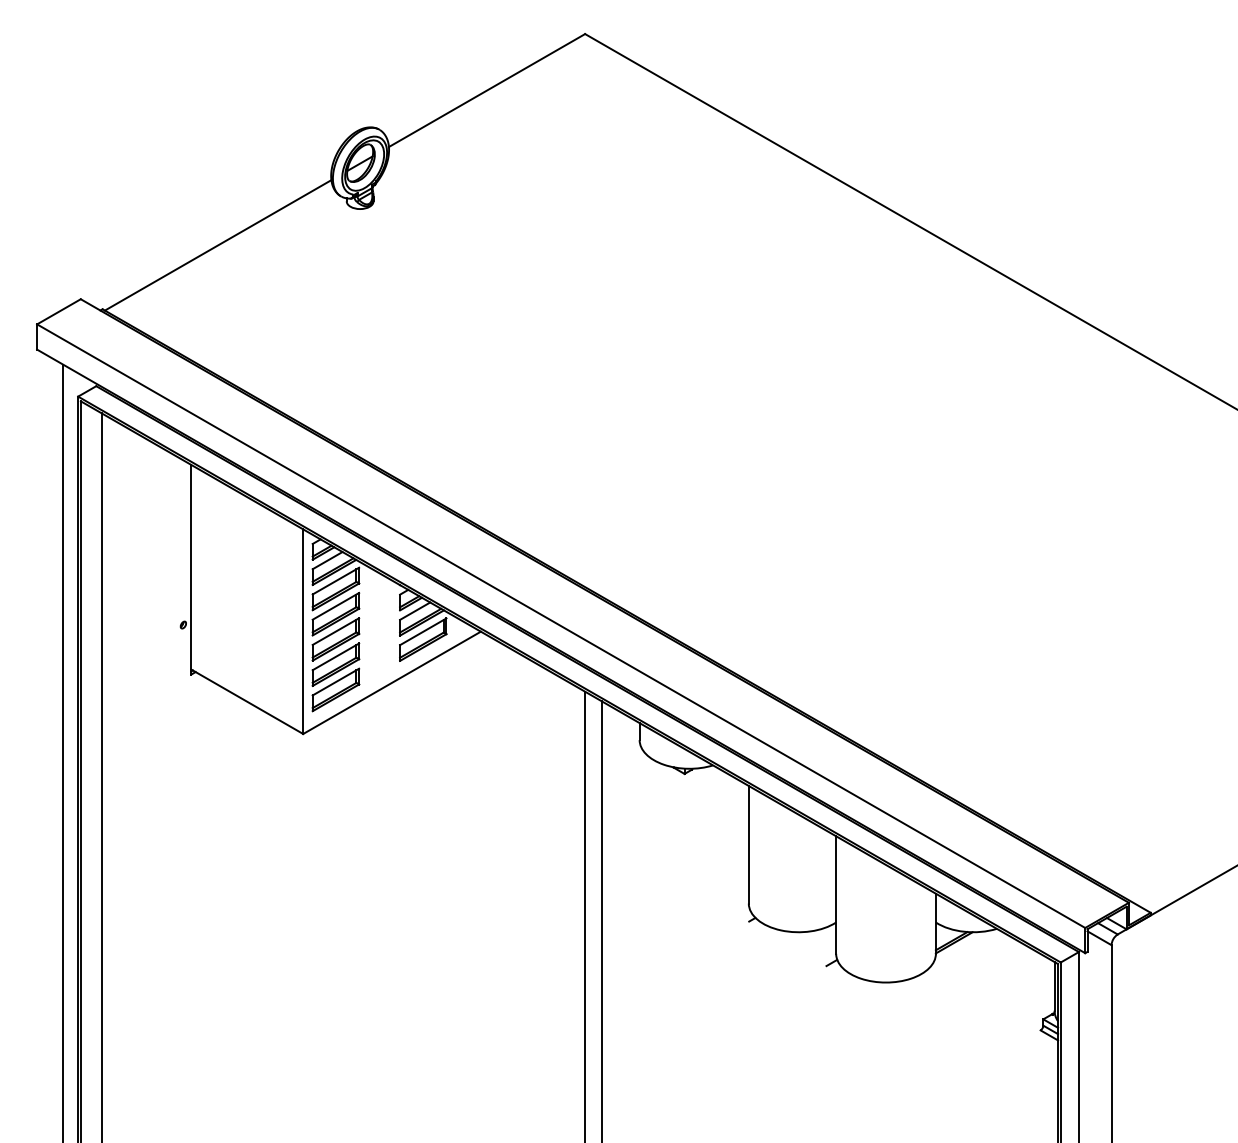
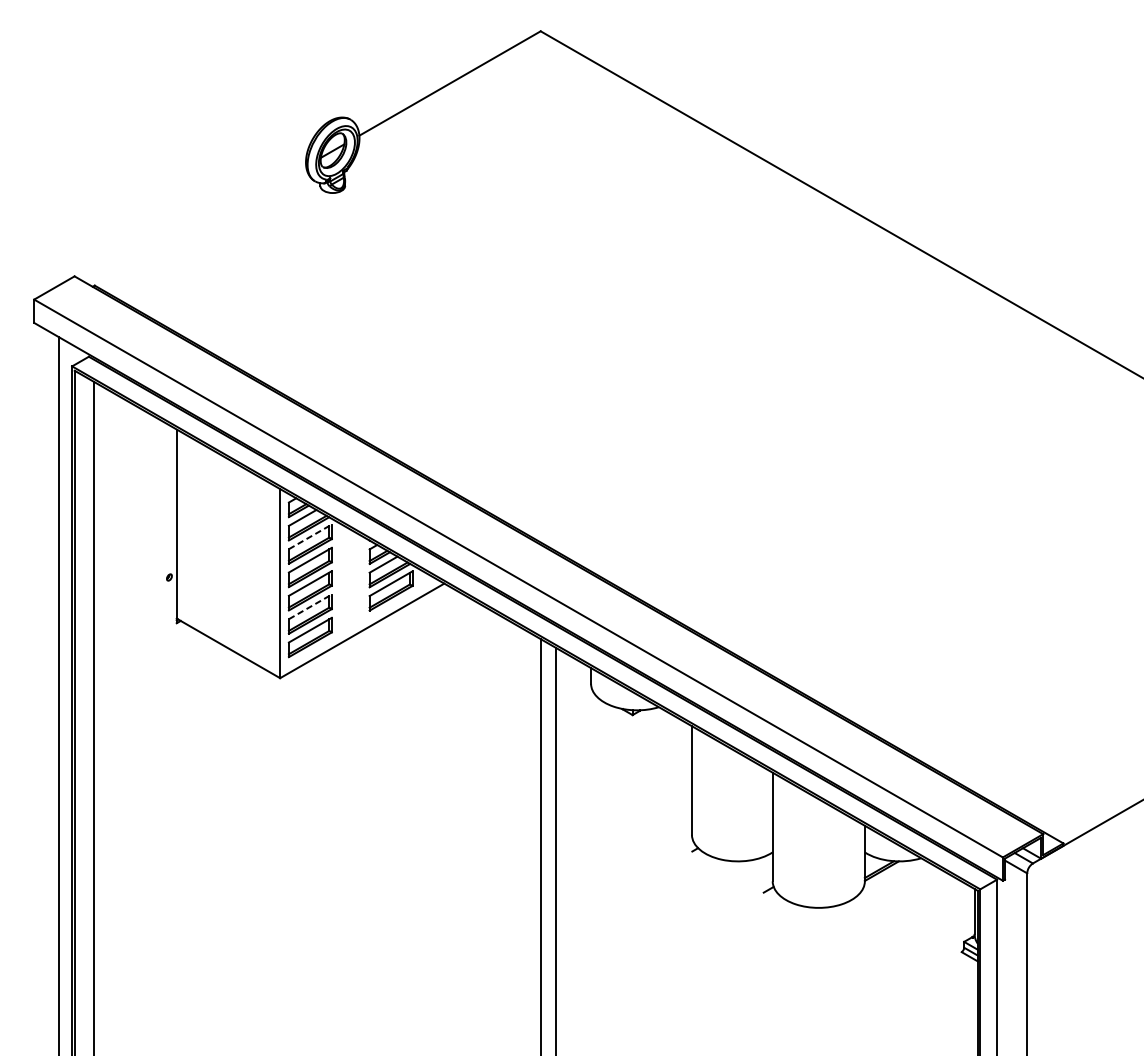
line: (217, 245) -> (200, 226), removed
line: (335, 581) -> (309, 537), solid -> dashed
line: (335, 656) -> (309, 606), solid -> dashed

